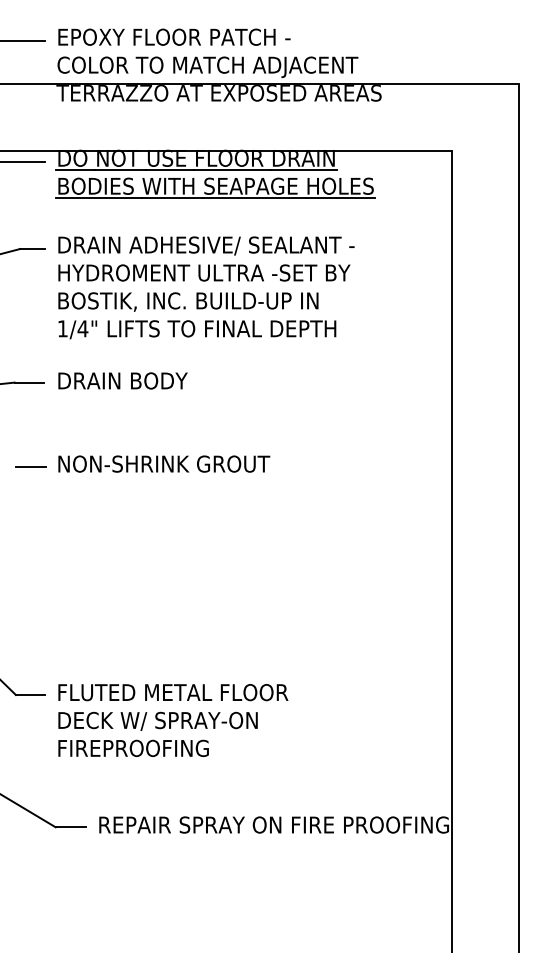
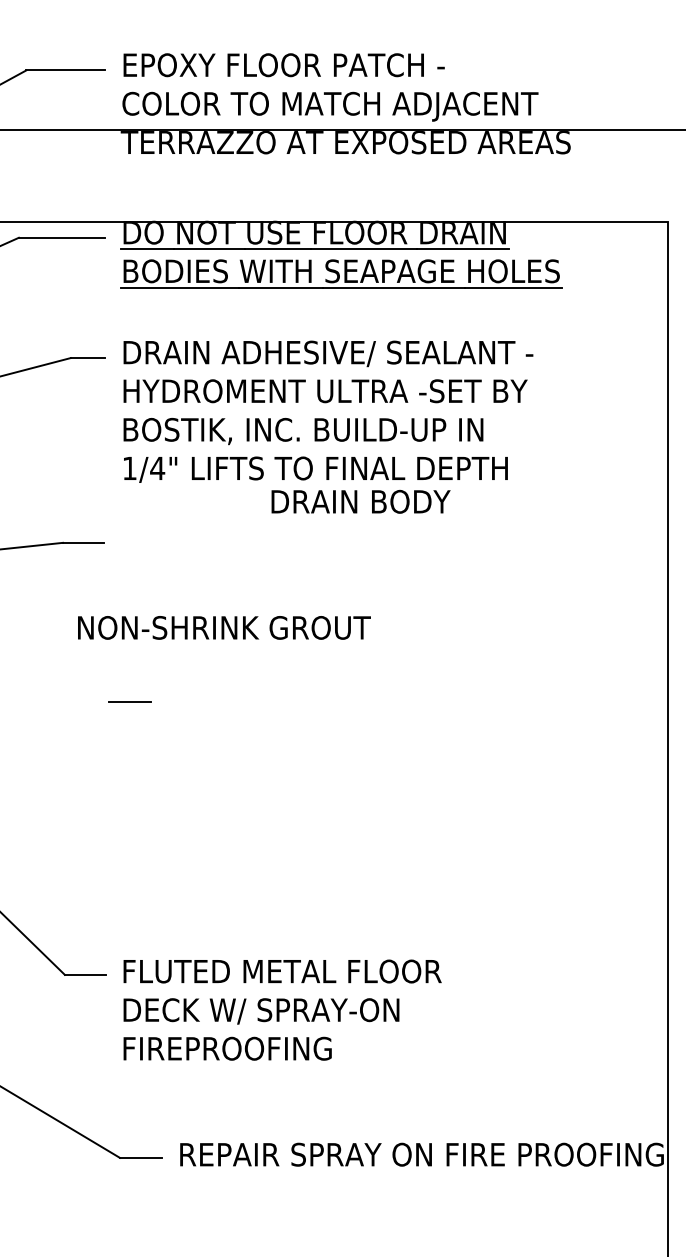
text: (122, 380) -> (360, 501), moved
text: (164, 463) -> (224, 627), moved
line: (30, 466) -> (129, 701), moved

